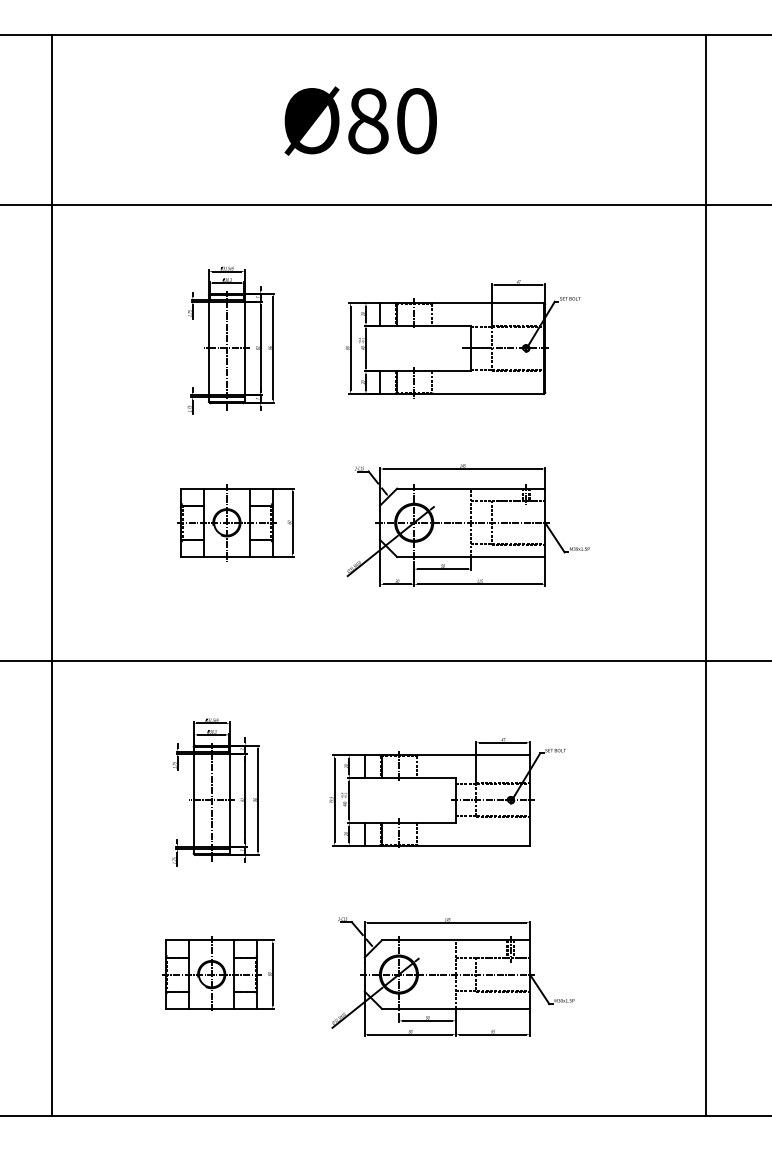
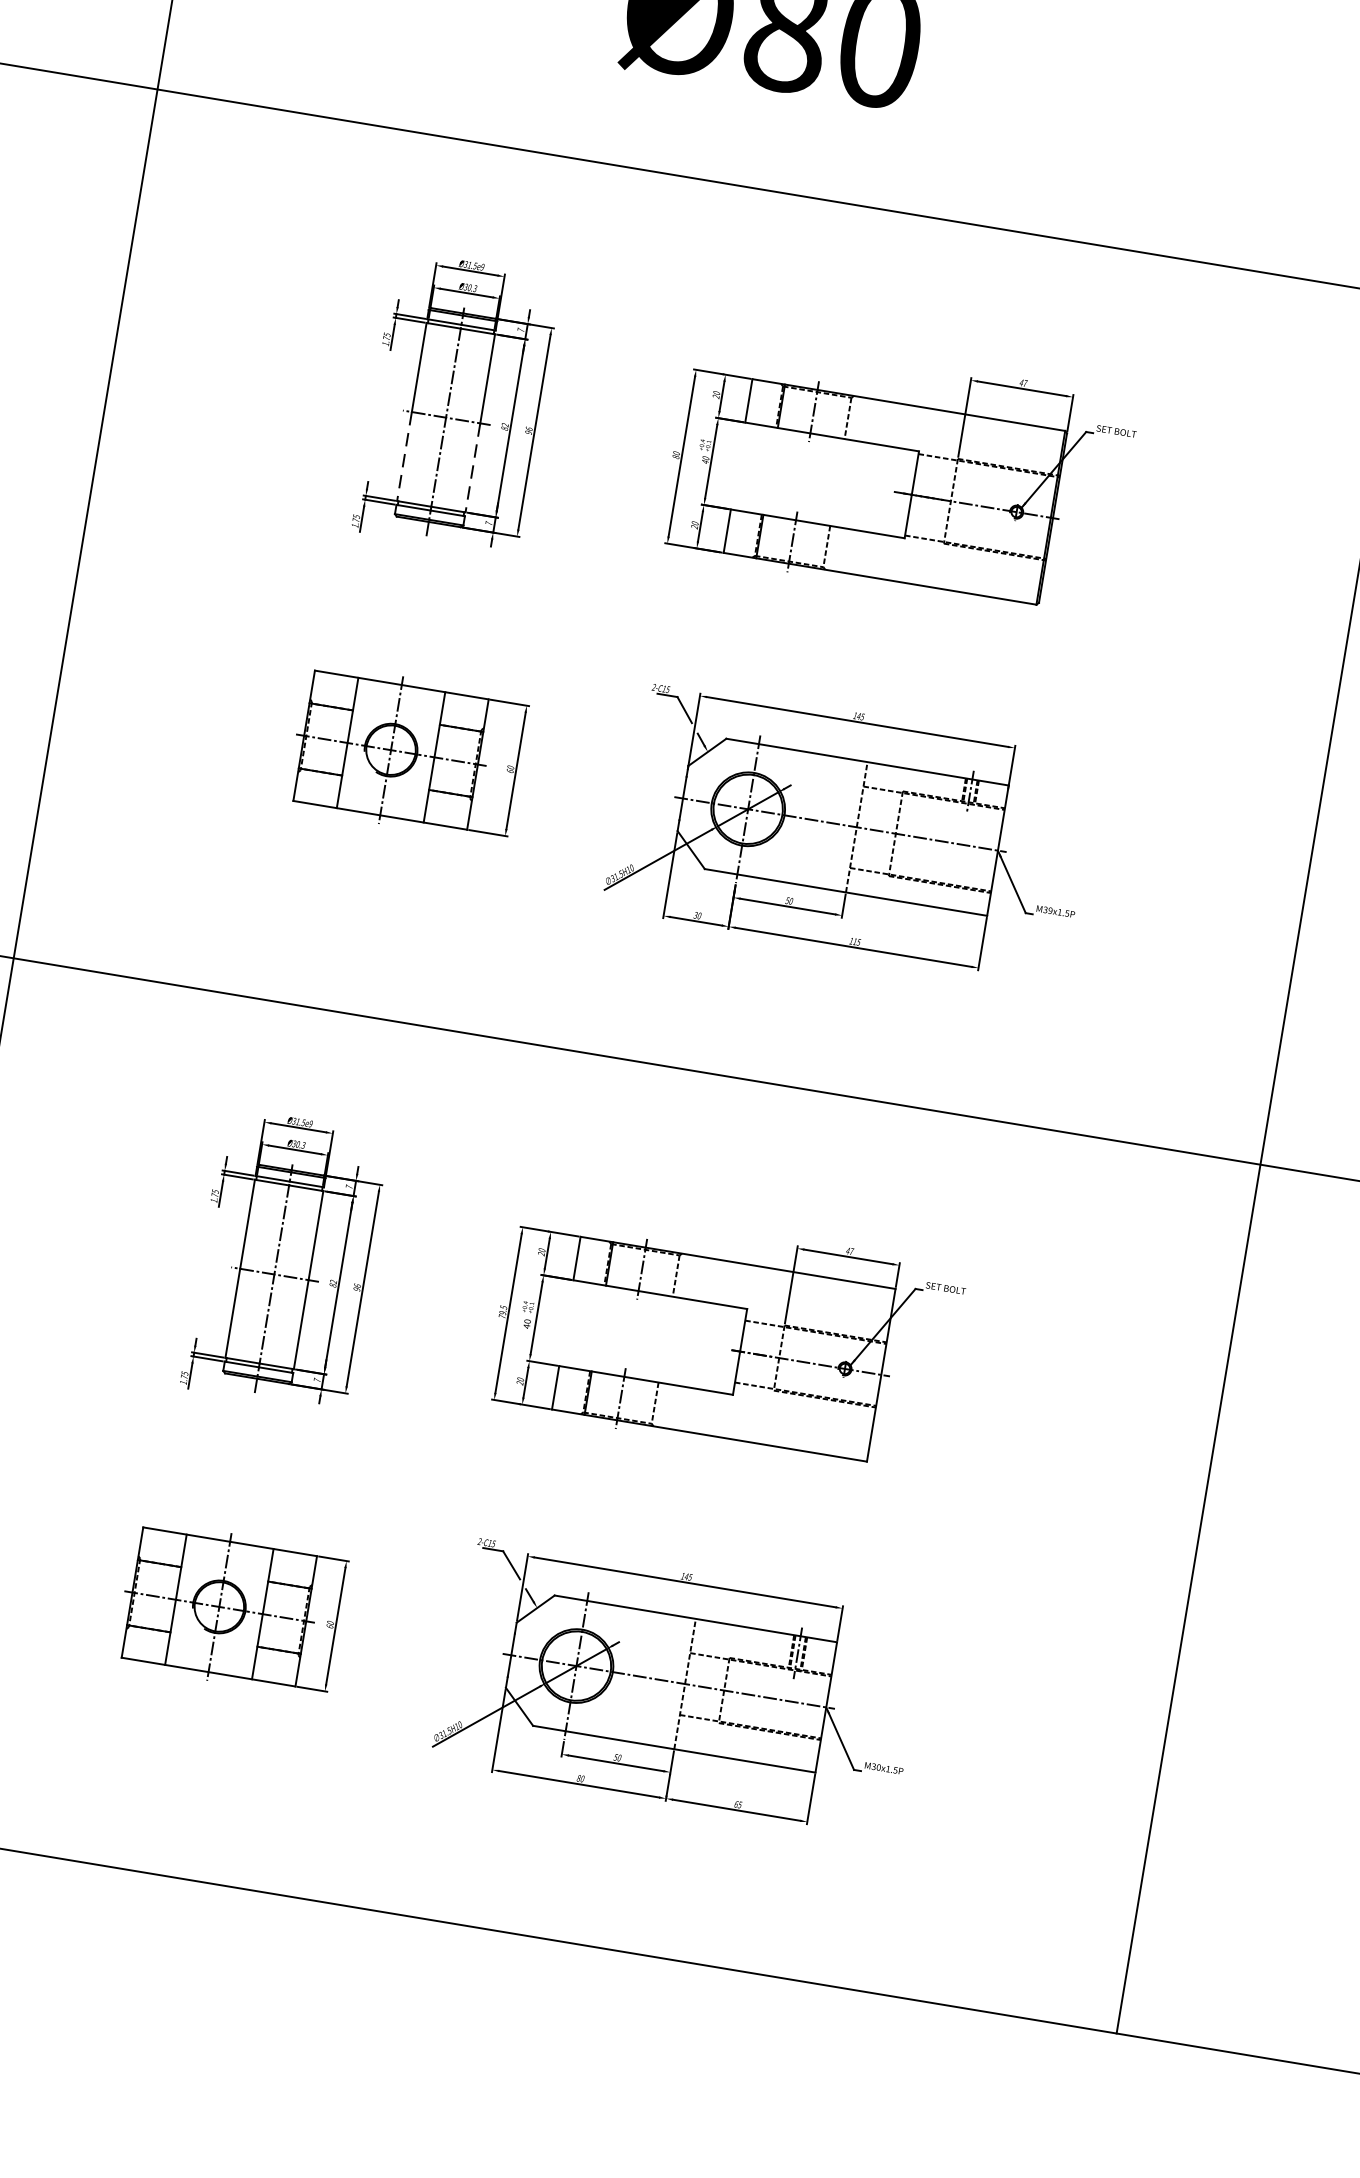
line: (209, 372) -> (405, 458), solid -> dashed
line: (244, 372) -> (471, 469), solid -> dashed

